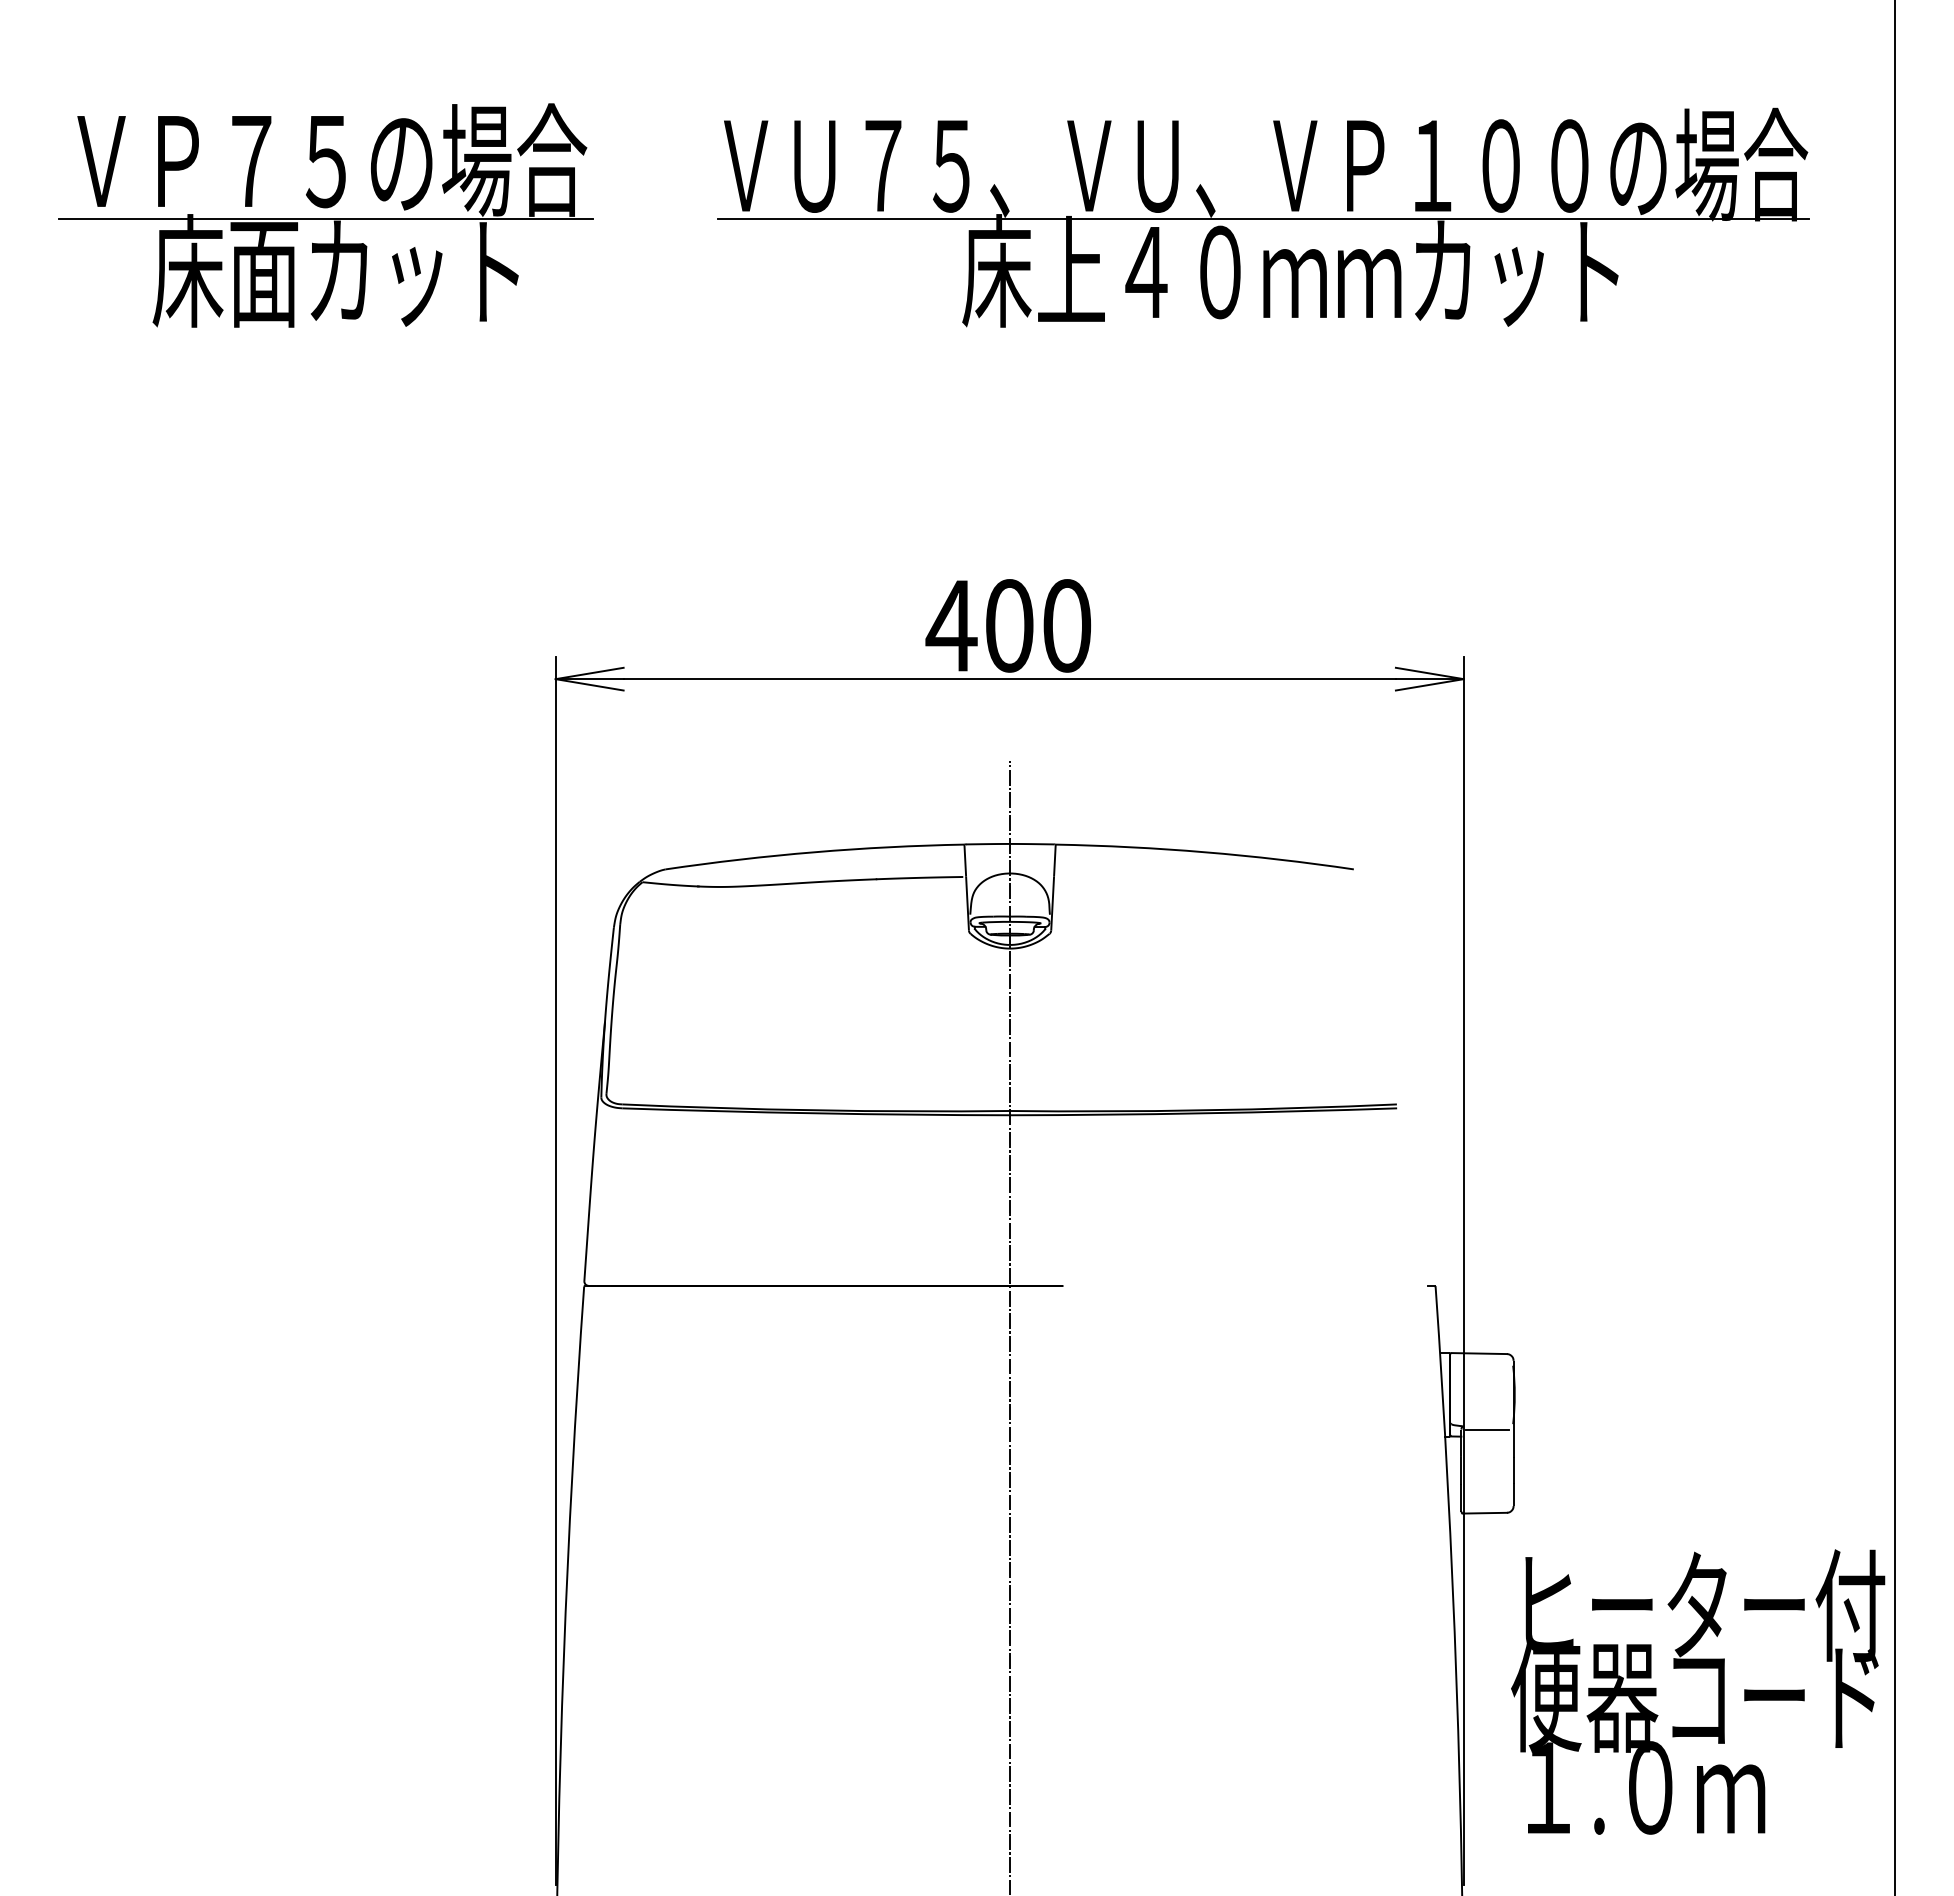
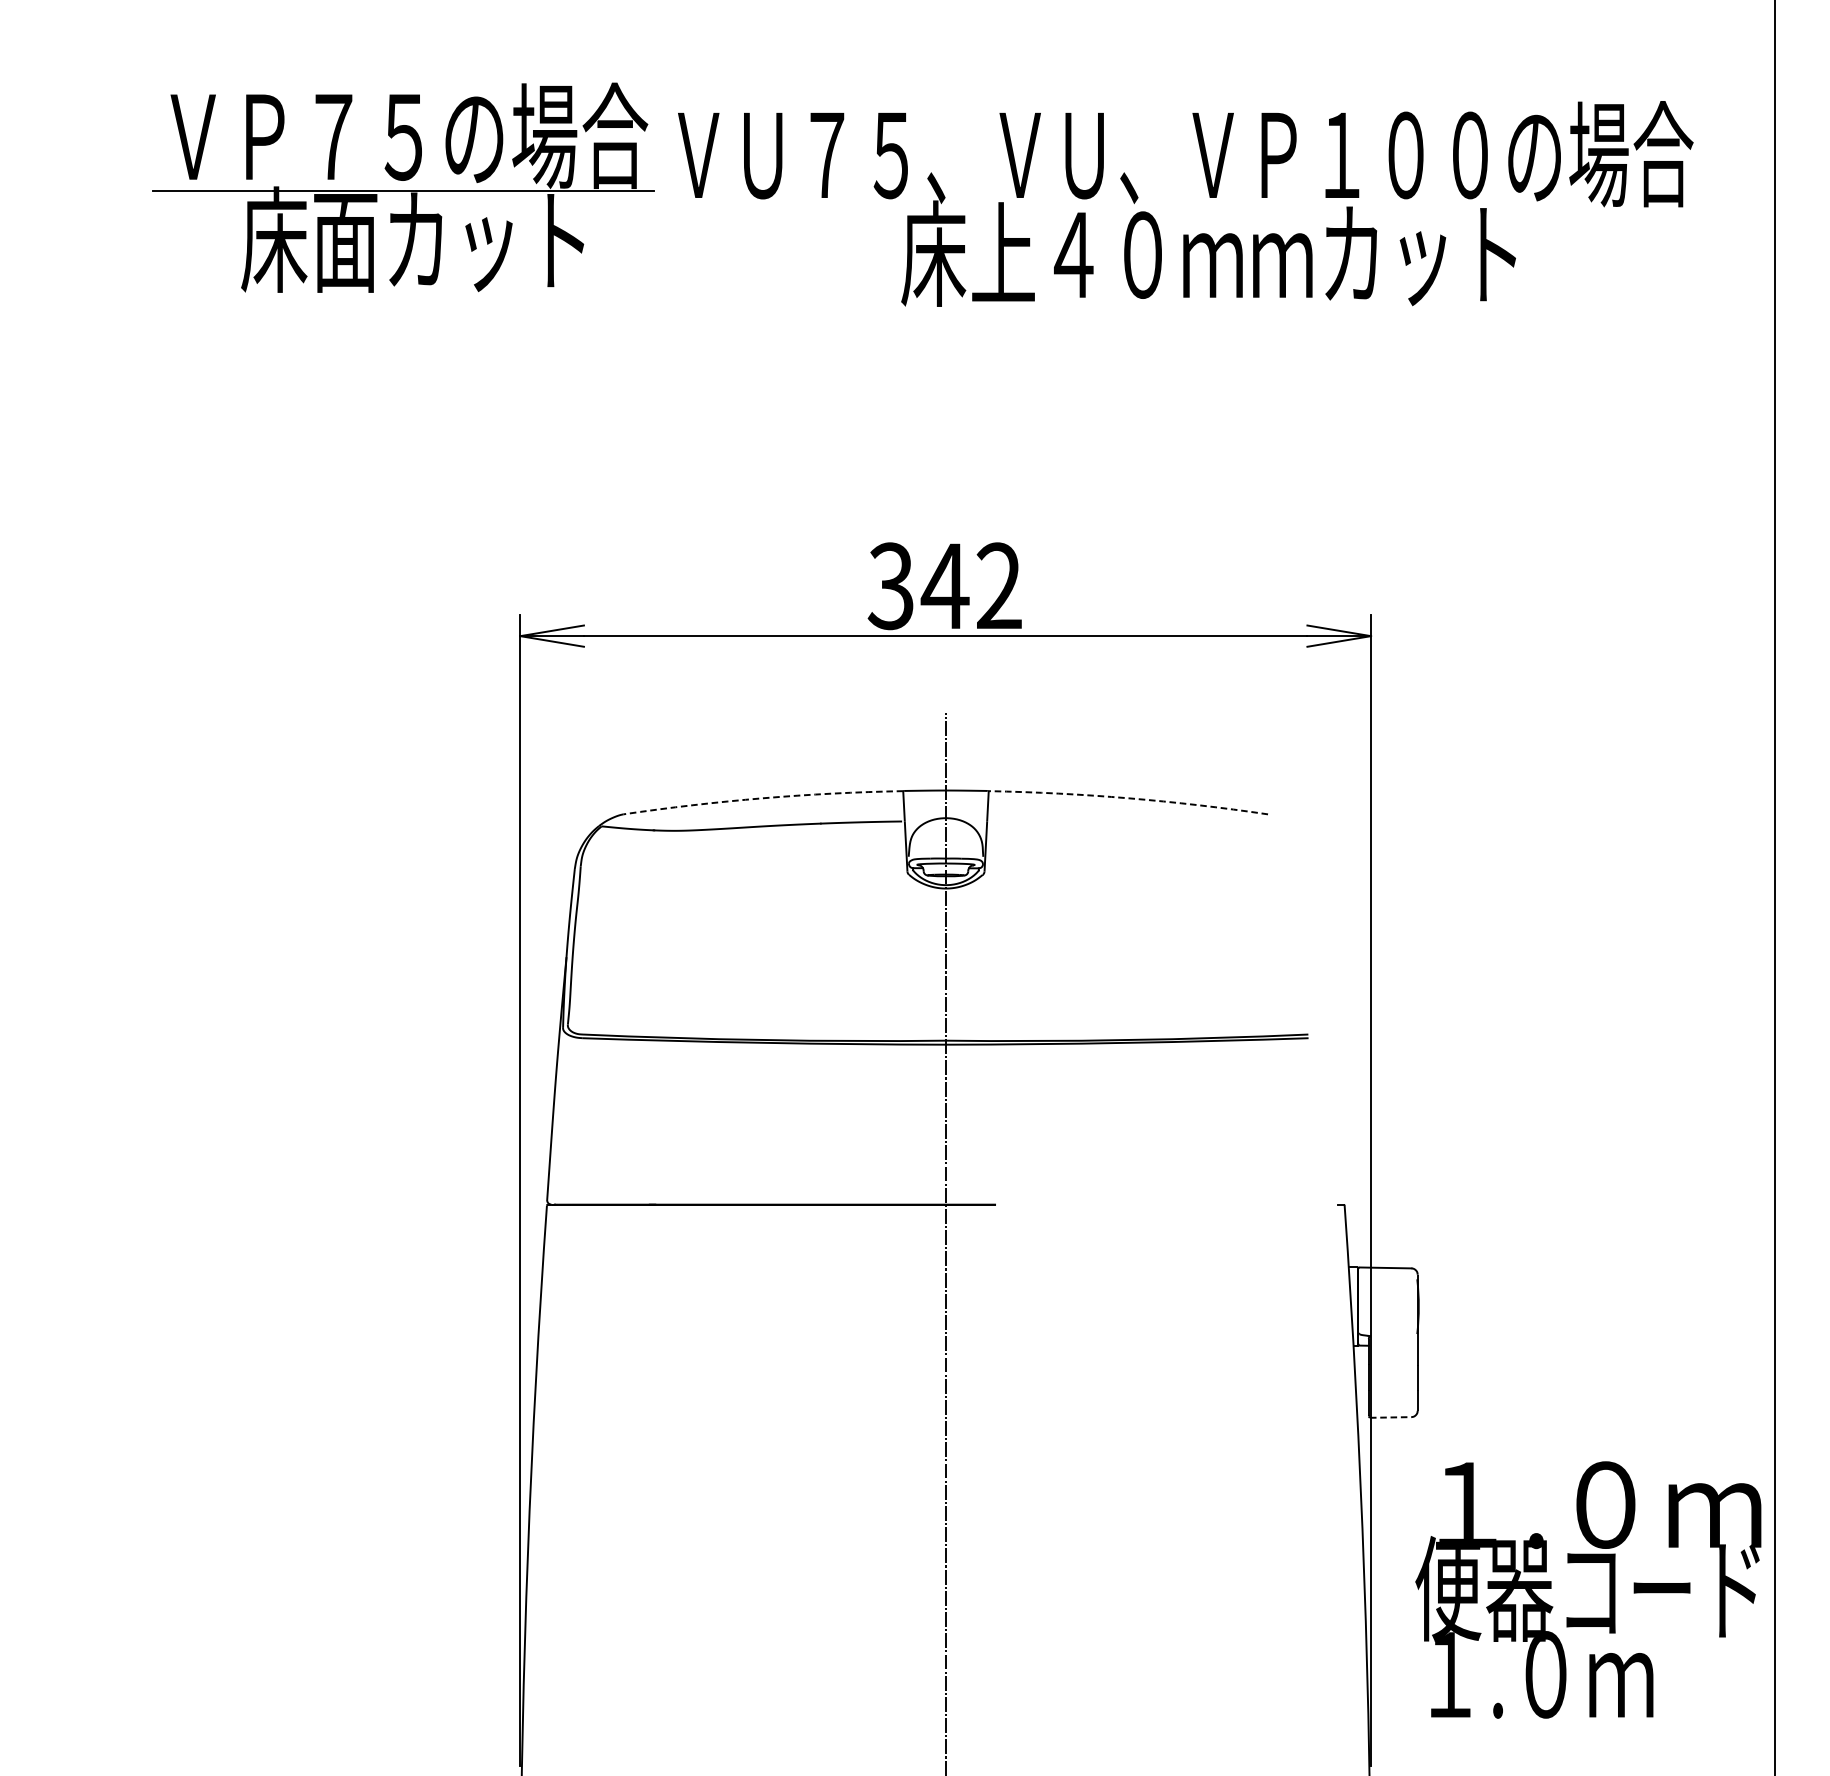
part: (325, 215) -> (403, 187), moved
line: (1263, 219) -> (1183, 205), removed
text: (1008, 625) -> (944, 585), 400 -> 342
arc: (814, 852) -> (762, 798), solid -> dashed
arc: (1205, 852) -> (1129, 798), solid -> dashed
line: (1487, 1430) -> (1393, 1340), removed
line: (1485, 1513) -> (1391, 1417), solid -> dashed
text: (1705, 1605) -> (1597, 1503), ヒーター付 -> １.０ｍ

